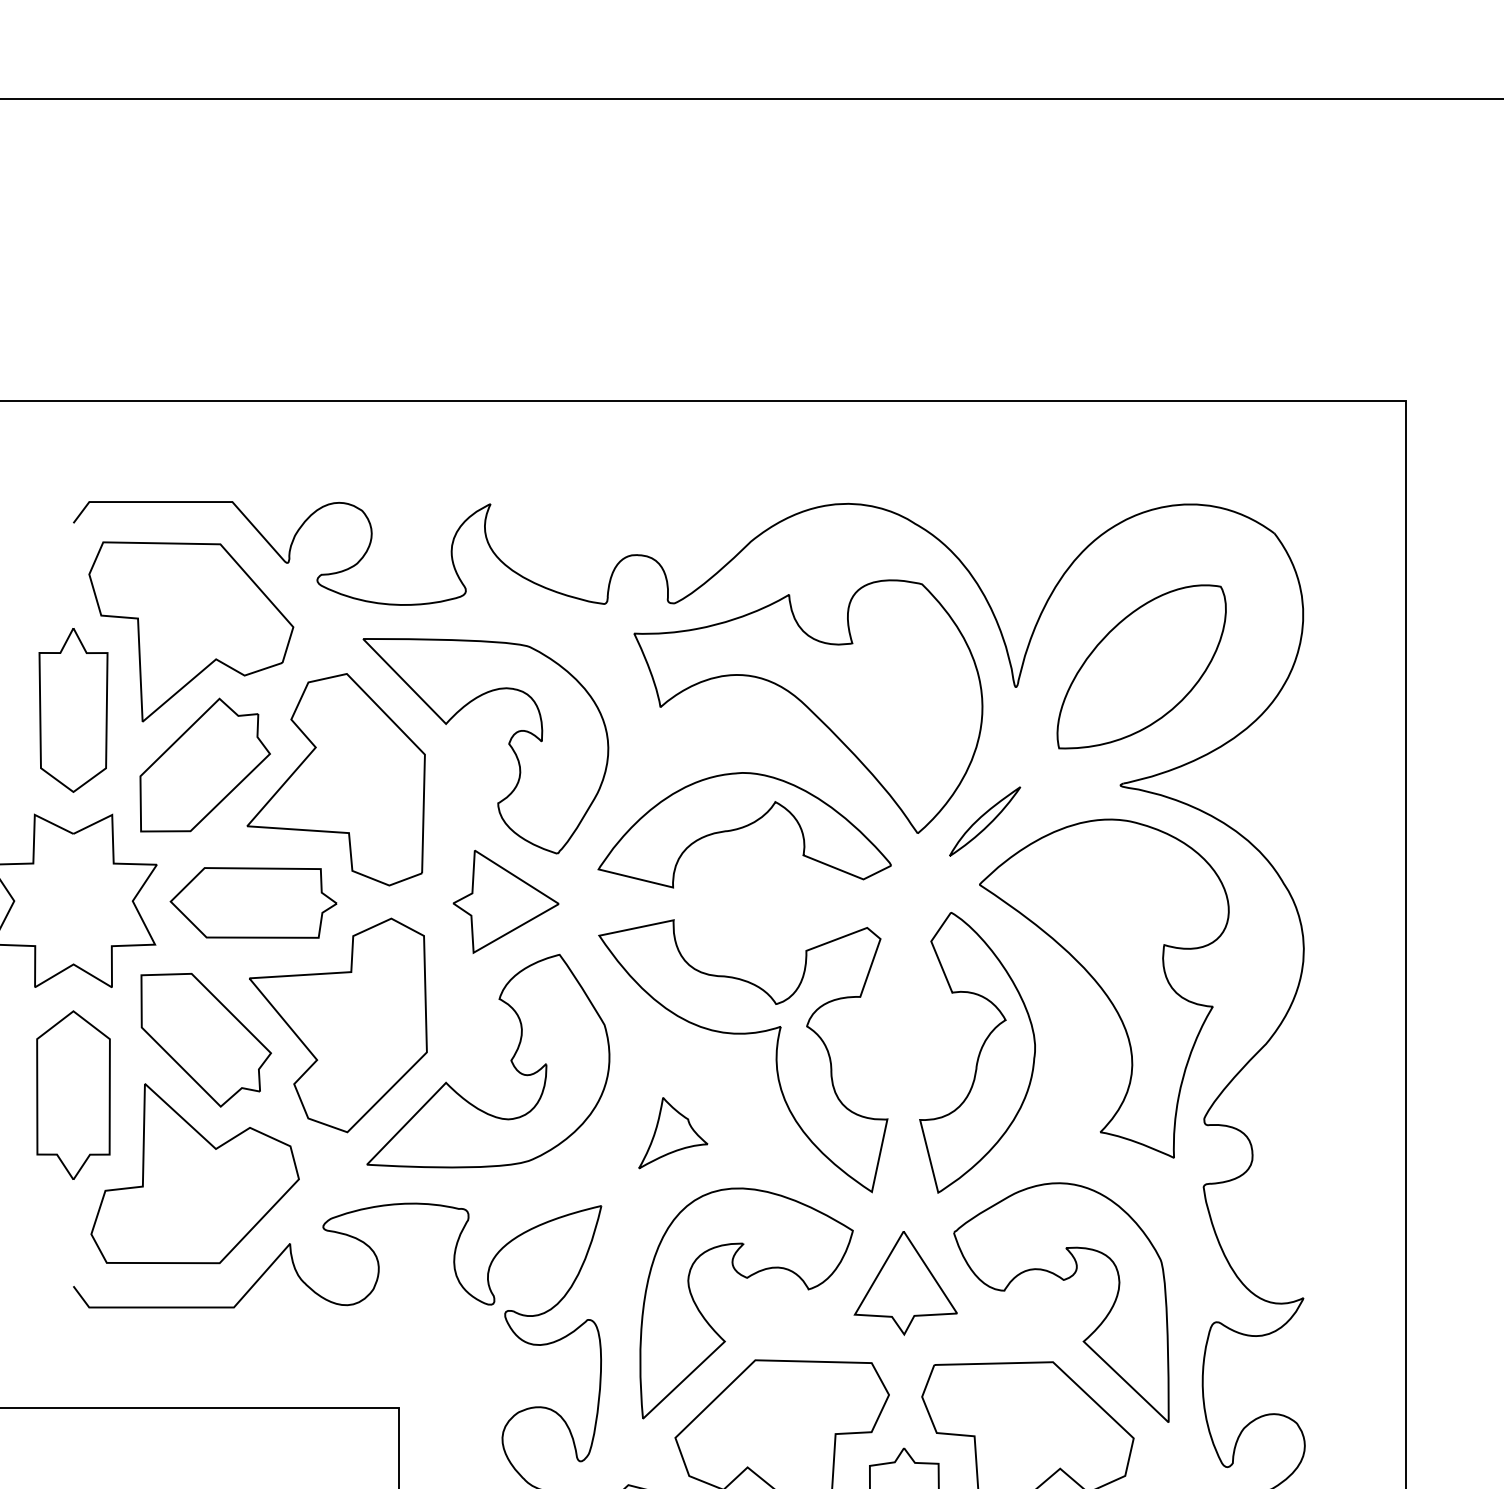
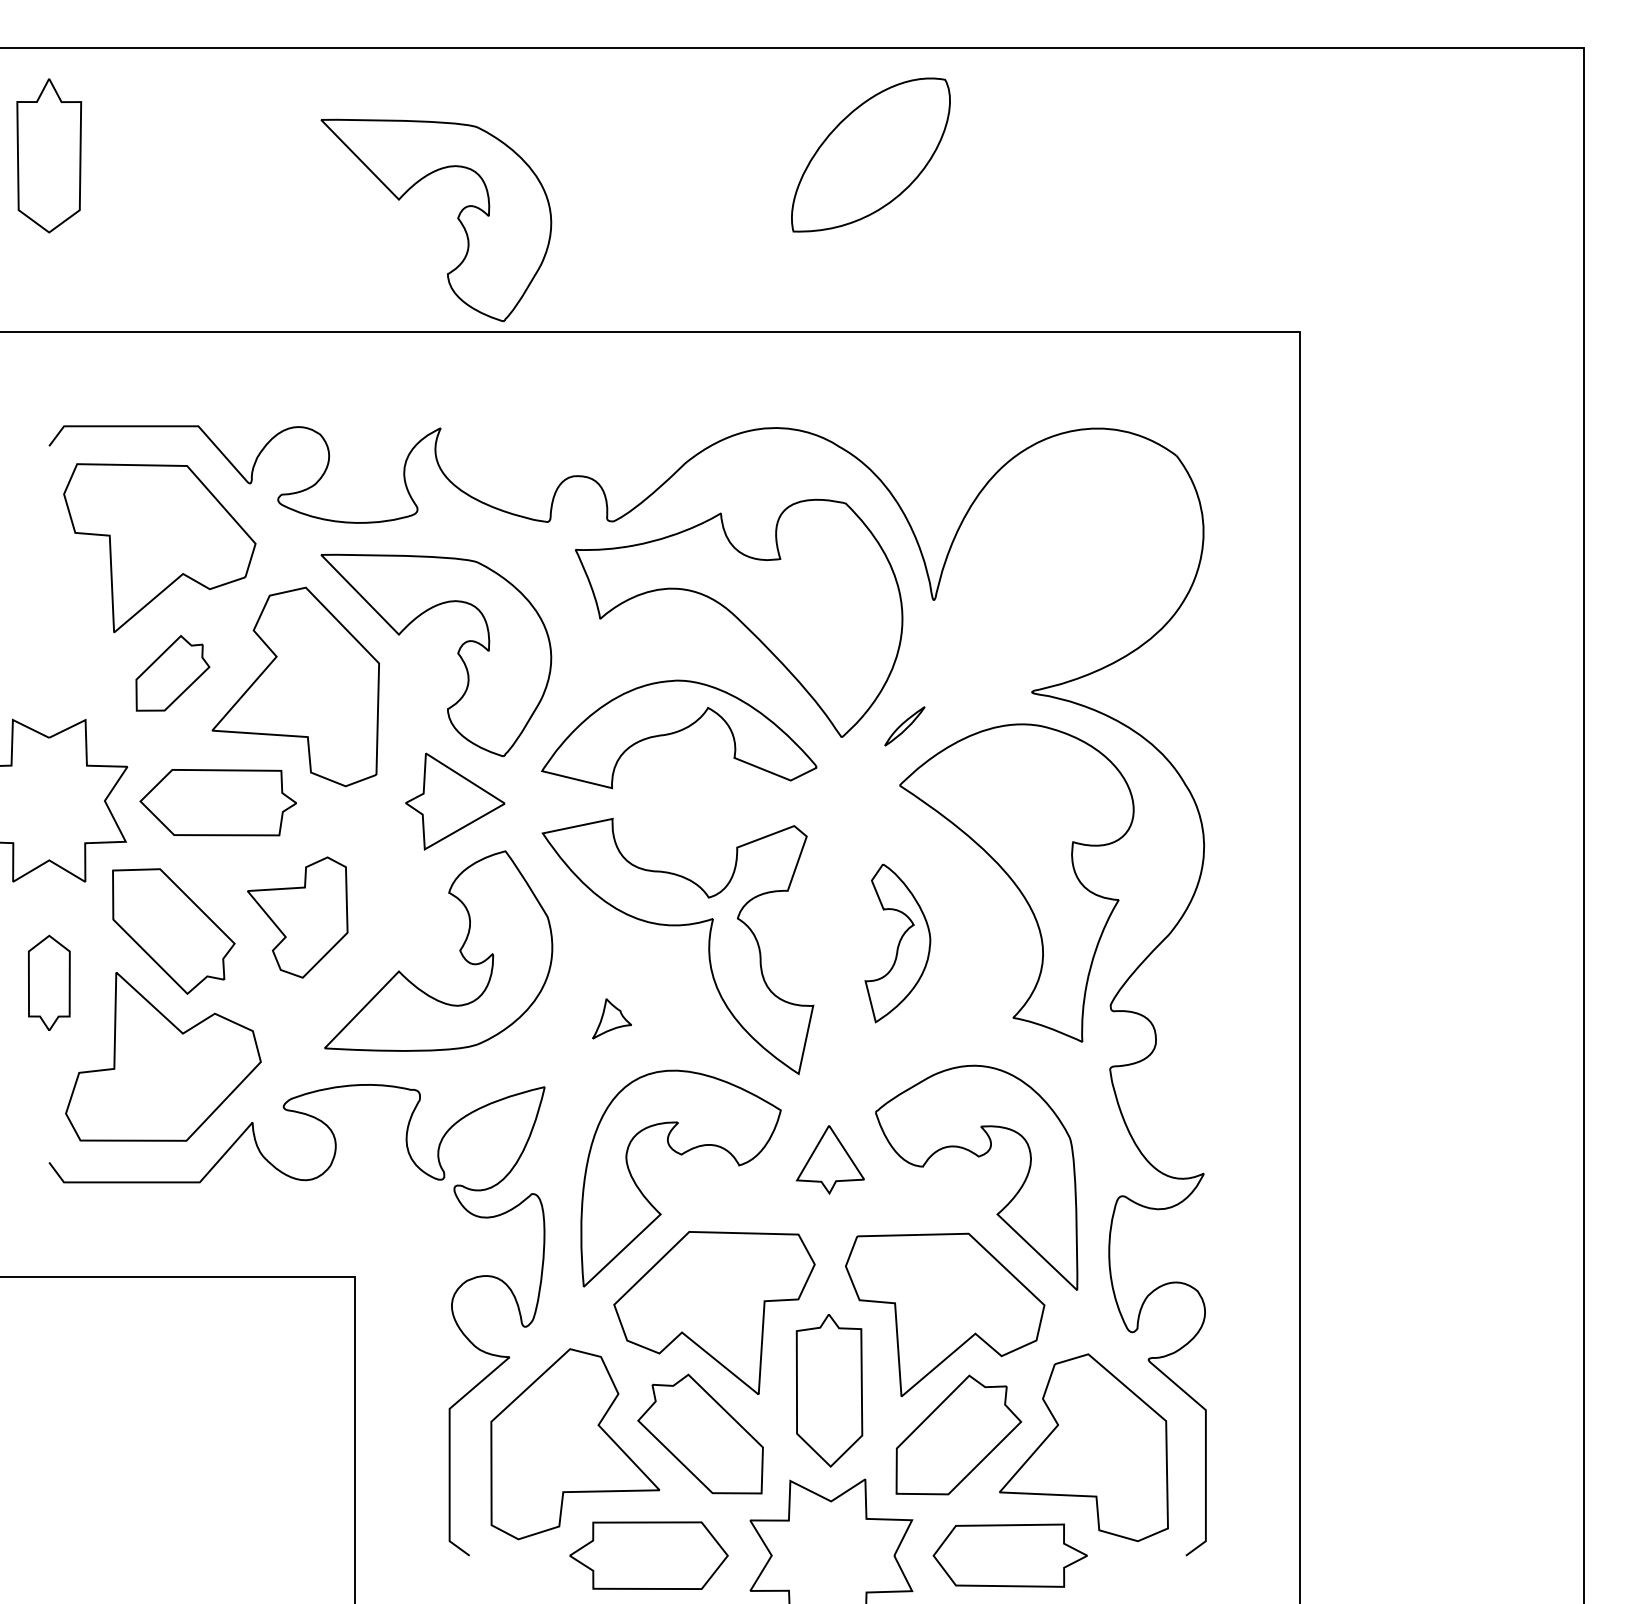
part: (508, 281) -> (457, 219), added
part: (1141, 666) -> (870, 154), moved
part: (73, 709) -> (49, 155), moved
part: (204, 765) -> (172, 673), size x0.6
part: (984, 821) -> (904, 726), size x0.6
part: (337, 1025) -> (297, 917), size x0.6
part: (977, 1053) -> (897, 943), size x0.6
part: (73, 1094) -> (49, 982), size x0.6
part: (672, 1132) -> (611, 1018), size x0.6
part: (905, 1283) -> (830, 1159), size x0.7

